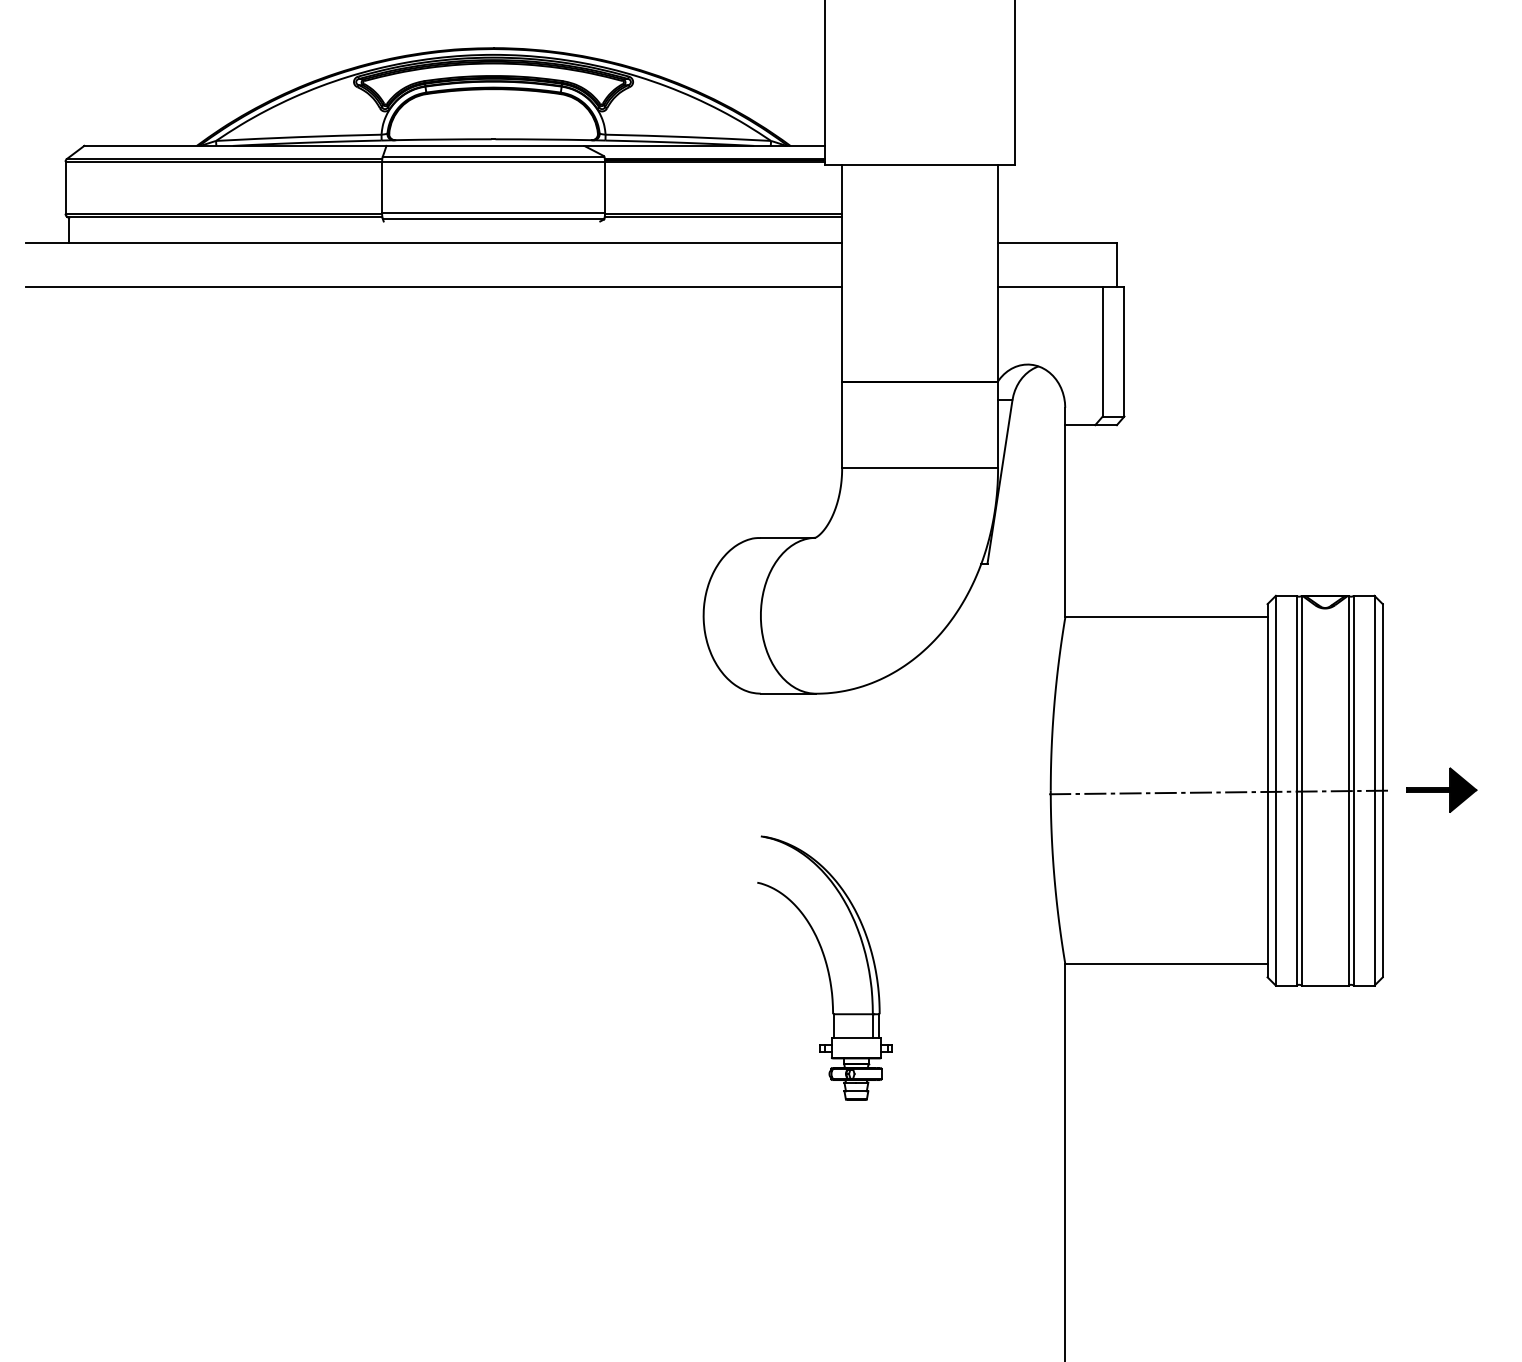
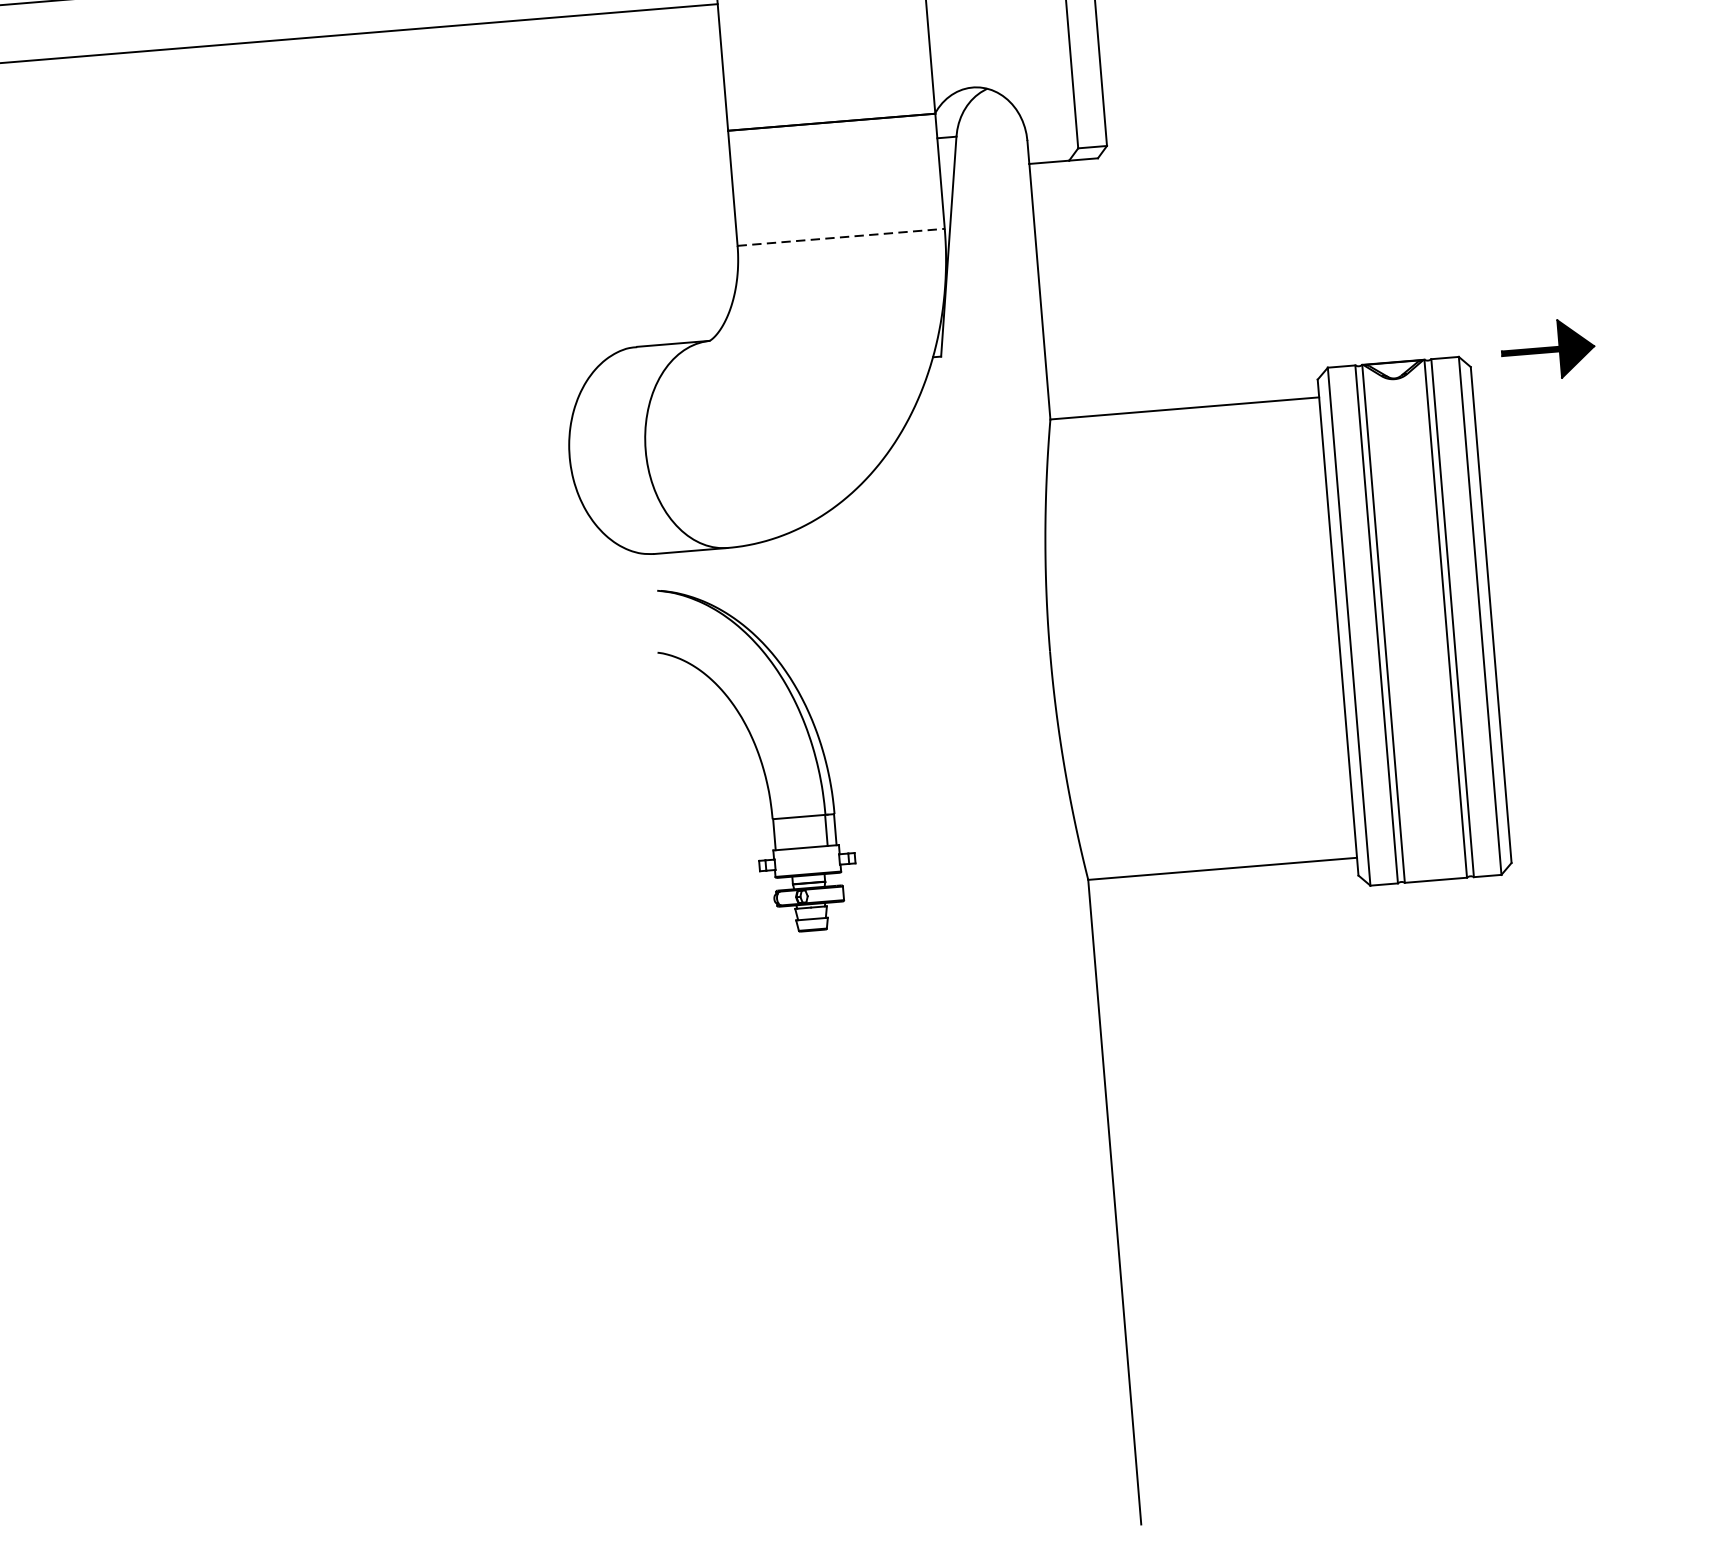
line: (920, 468) -> (841, 237), solid -> dashed
part: (1441, 789) -> (1547, 349), moved
line: (1216, 792) -> (1270, 635), removed
part: (824, 967) -> (756, 758), moved

